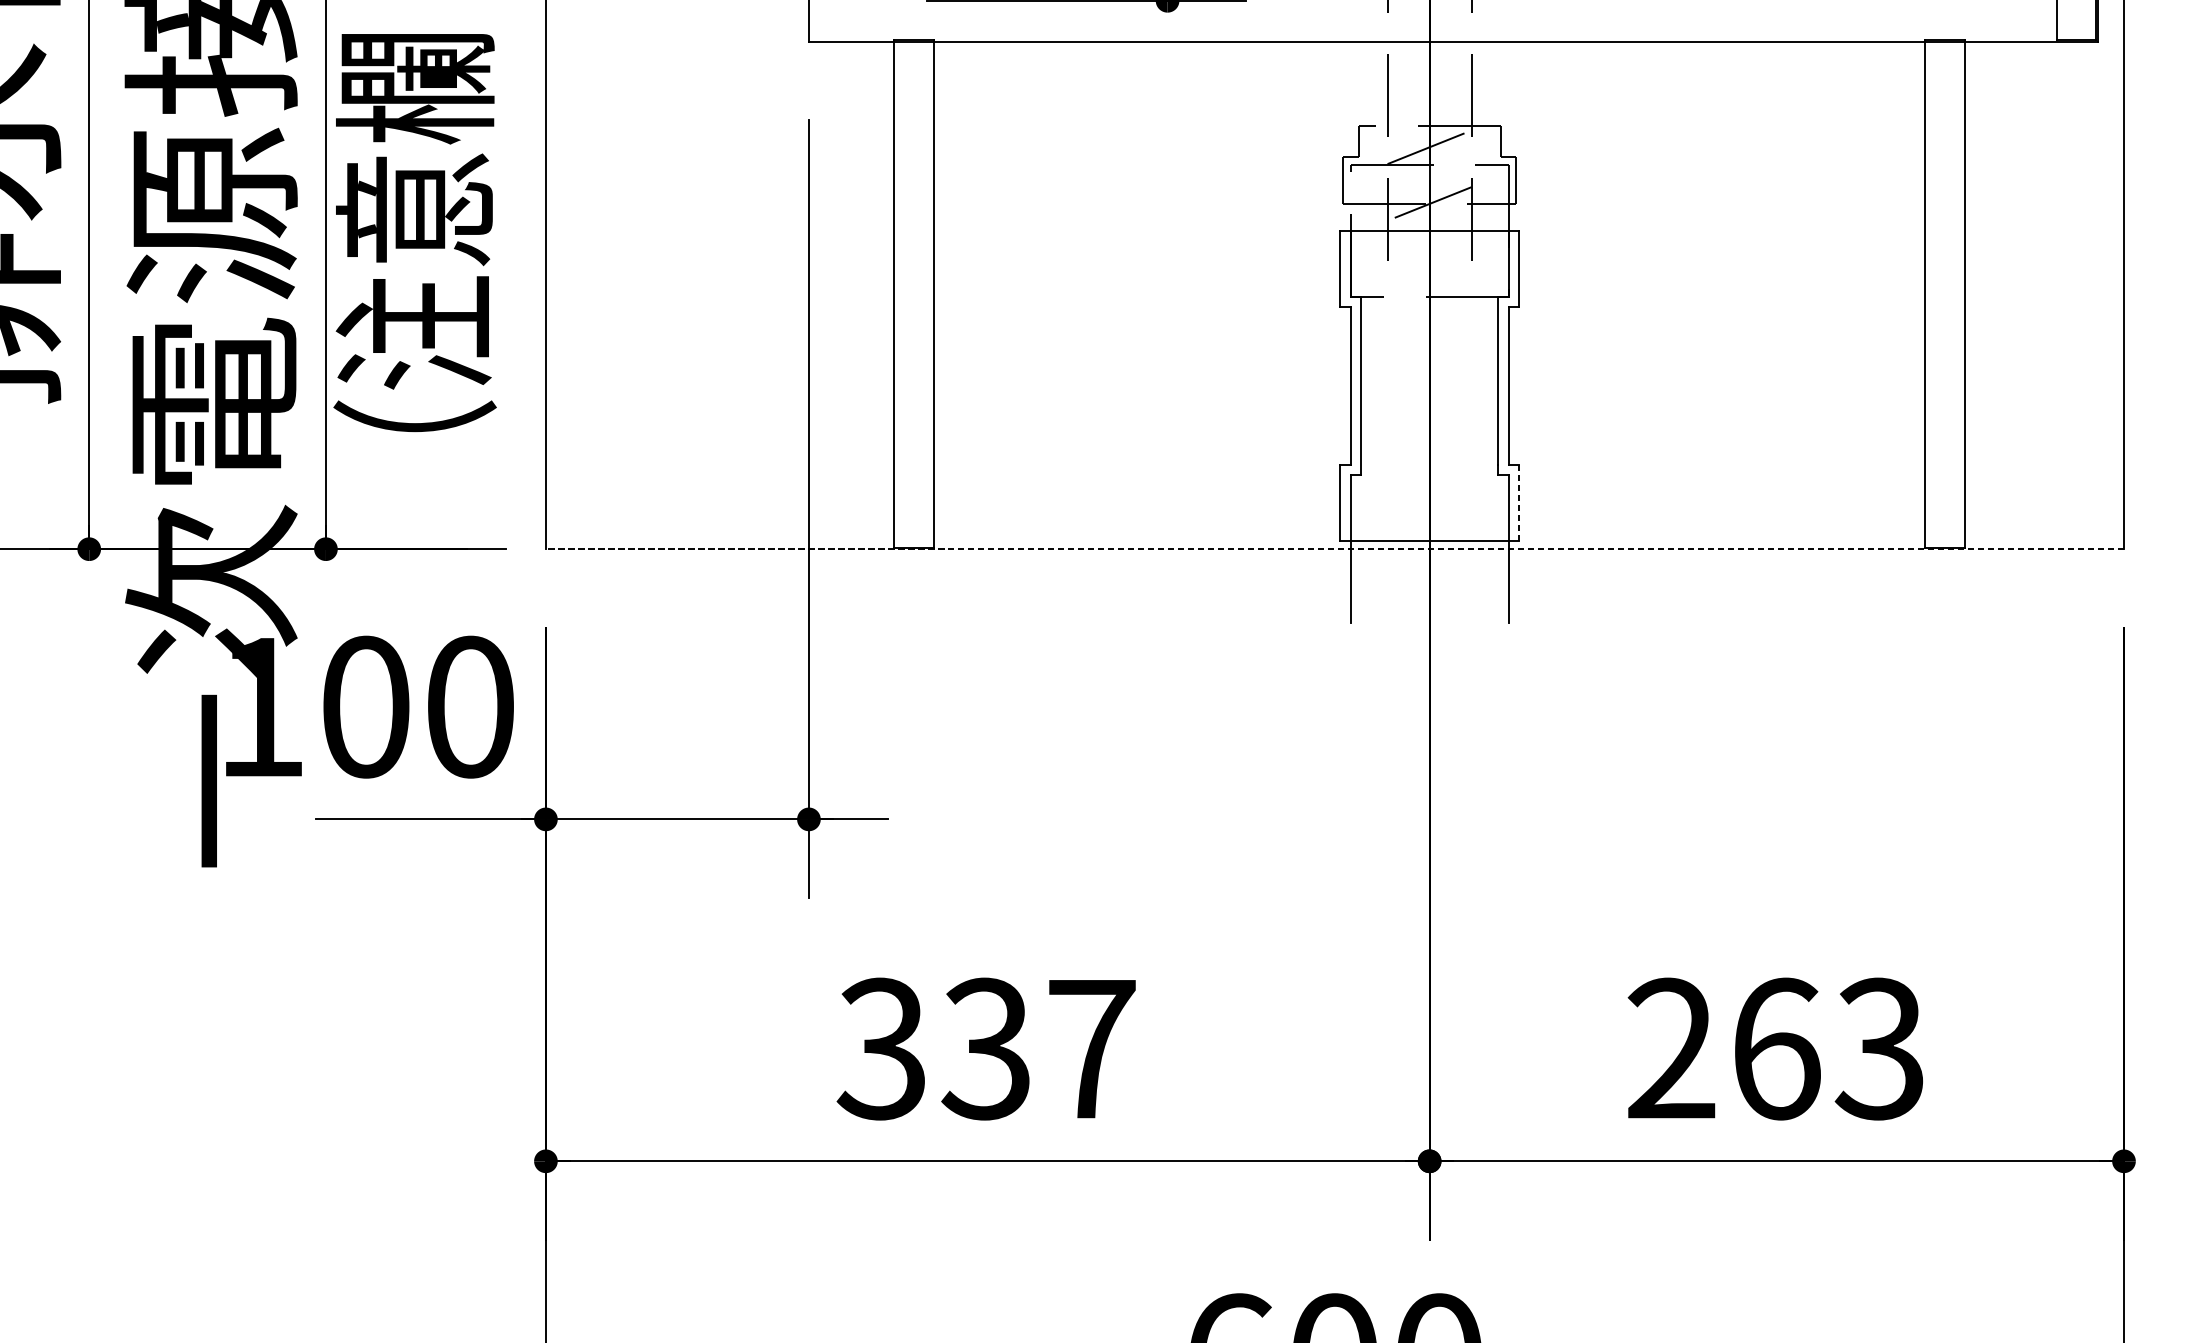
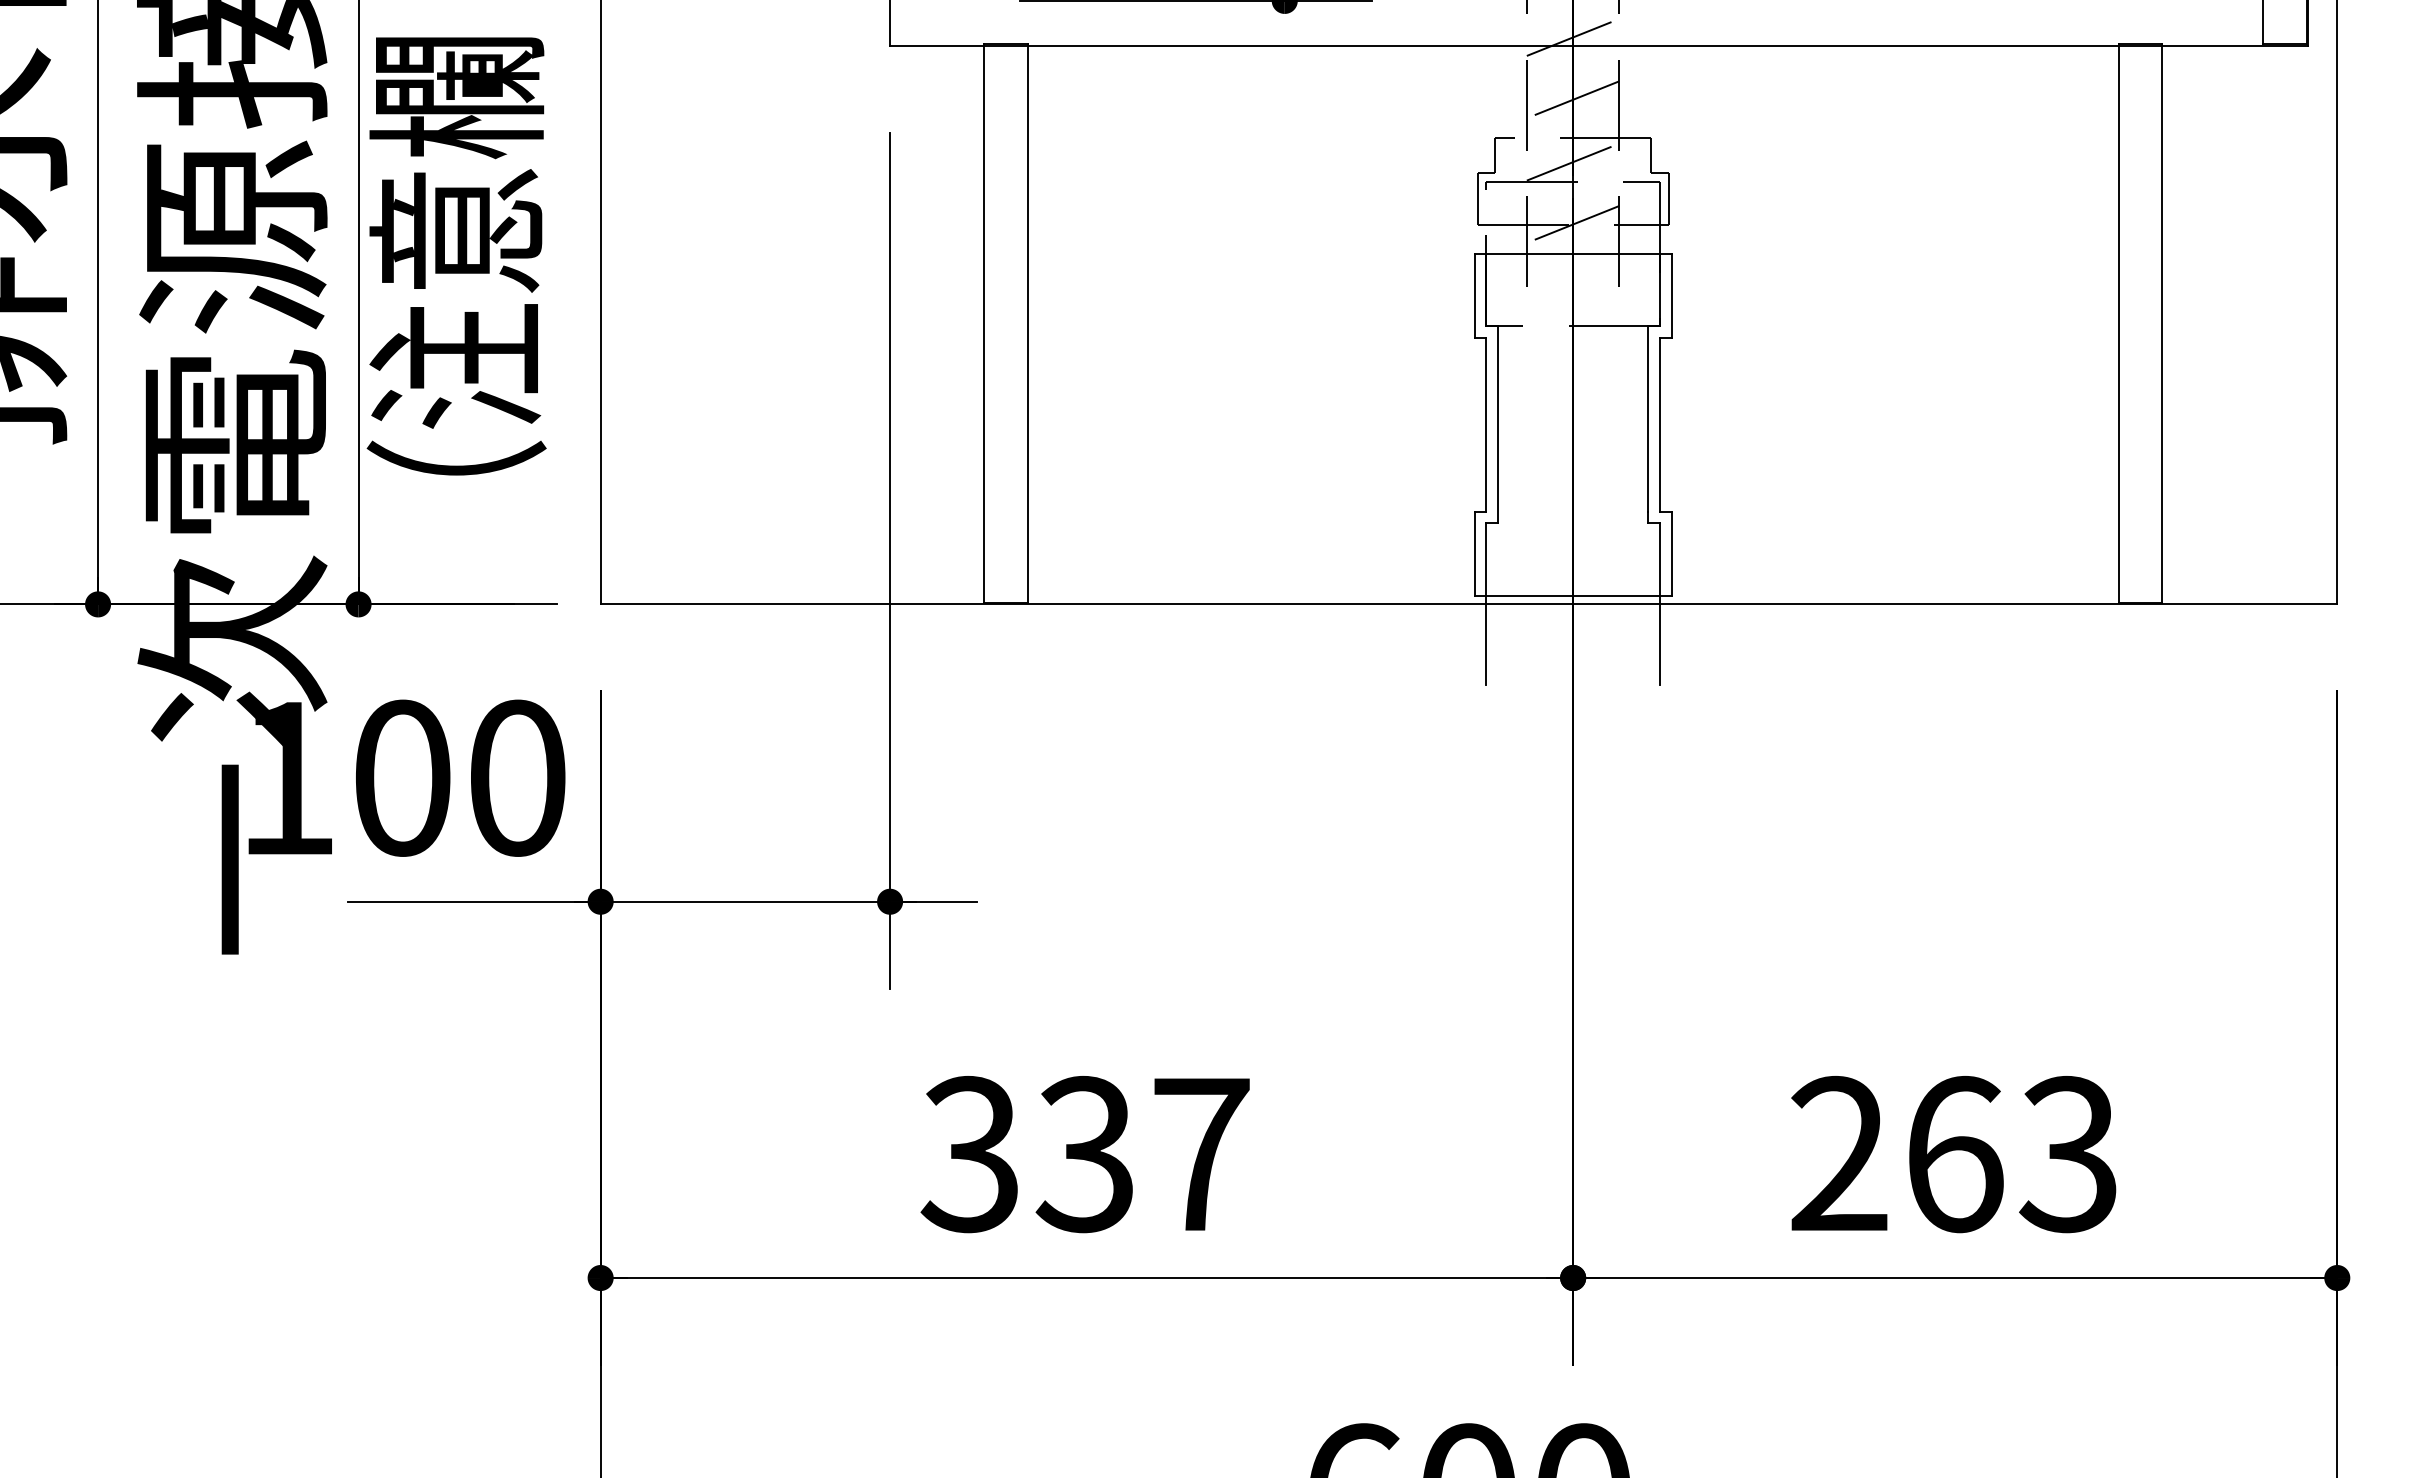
line: (1429, 33) -> (1572, 36), added
line: (1429, 90) -> (1572, 99), added
line: (1519, 502) -> (1671, 553), dashed -> solid
line: (1334, 549) -> (1468, 604), dashed -> solid

